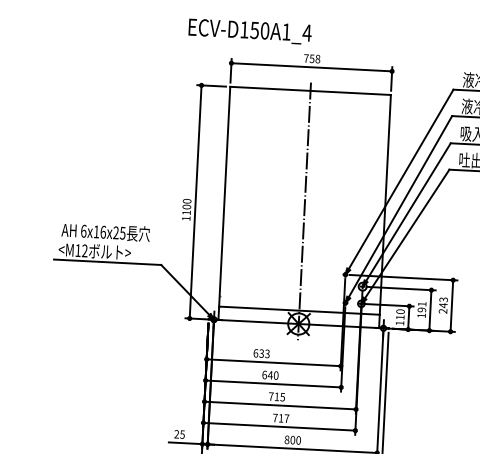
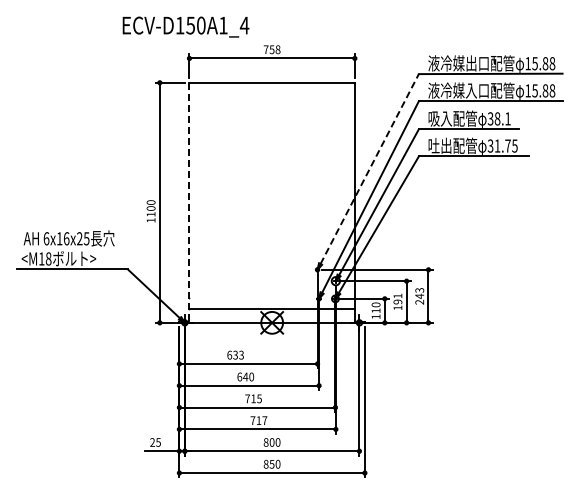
text: (249, 31) -> (185, 26), moved
line: (400, 179) -> (369, 169), solid -> dashed
line: (224, 203) -> (189, 202), solid -> dashed
line: (304, 211) -> (272, 206), removed
text: (84, 250) -> (48, 258), <M12 -> <M18

